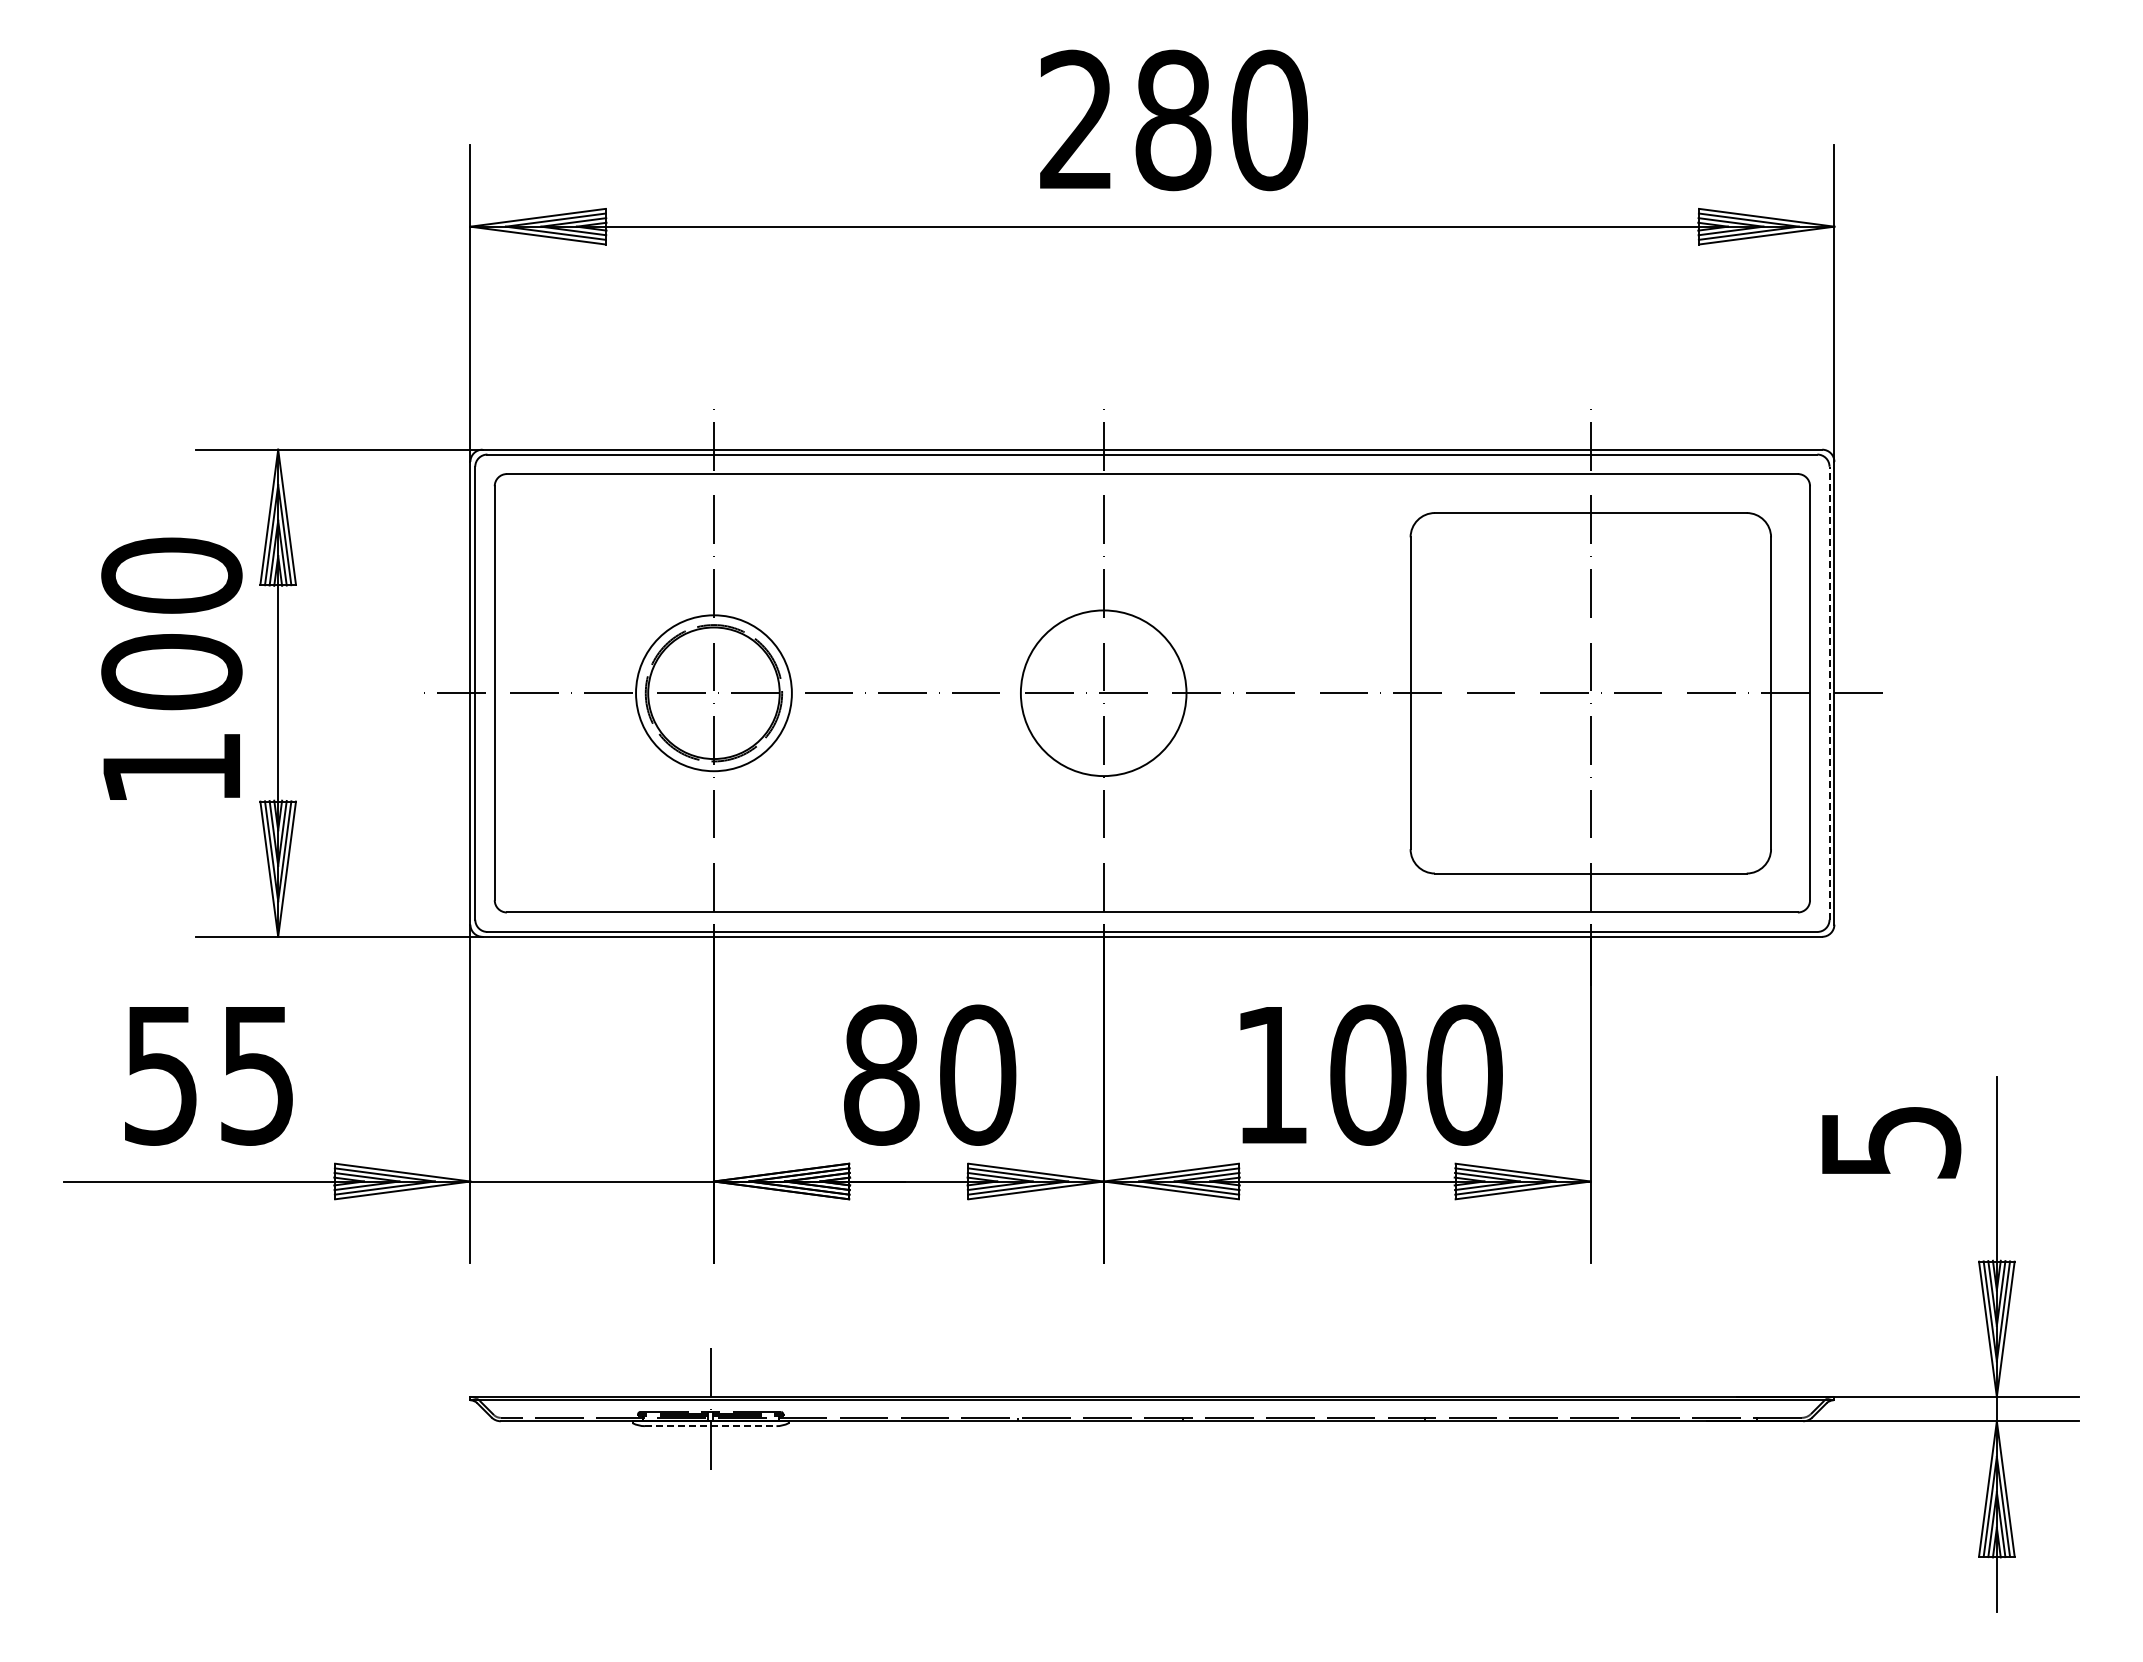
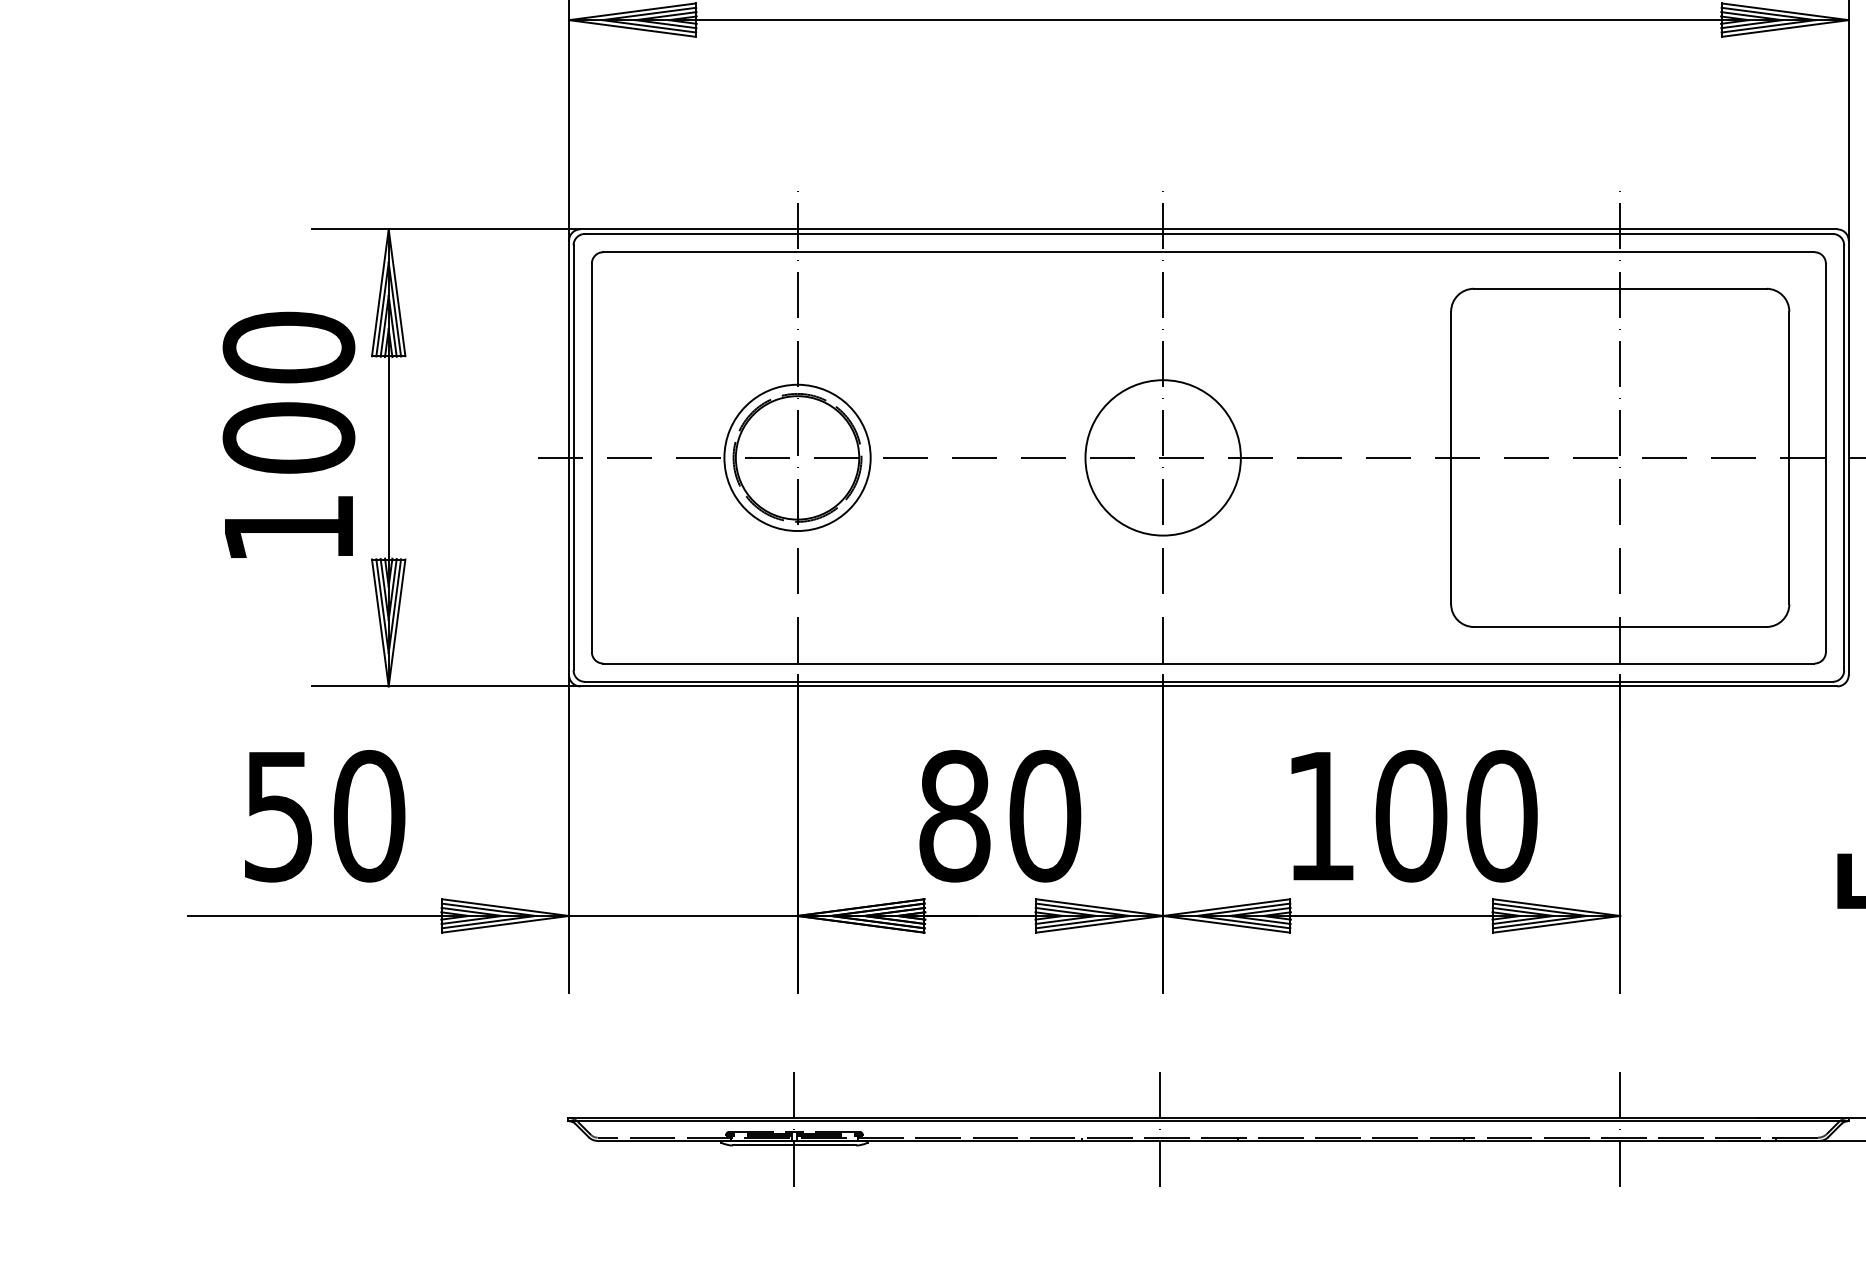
line: (1829, 693) -> (1844, 458), dashed -> solid
text: (257, 1074) -> (369, 815), 55 -> 50
line: (1100, 1408) -> (1160, 1128), added
line: (1590, 1408) -> (1619, 1128), added
line: (710, 1426) -> (794, 1145), dashed -> solid

